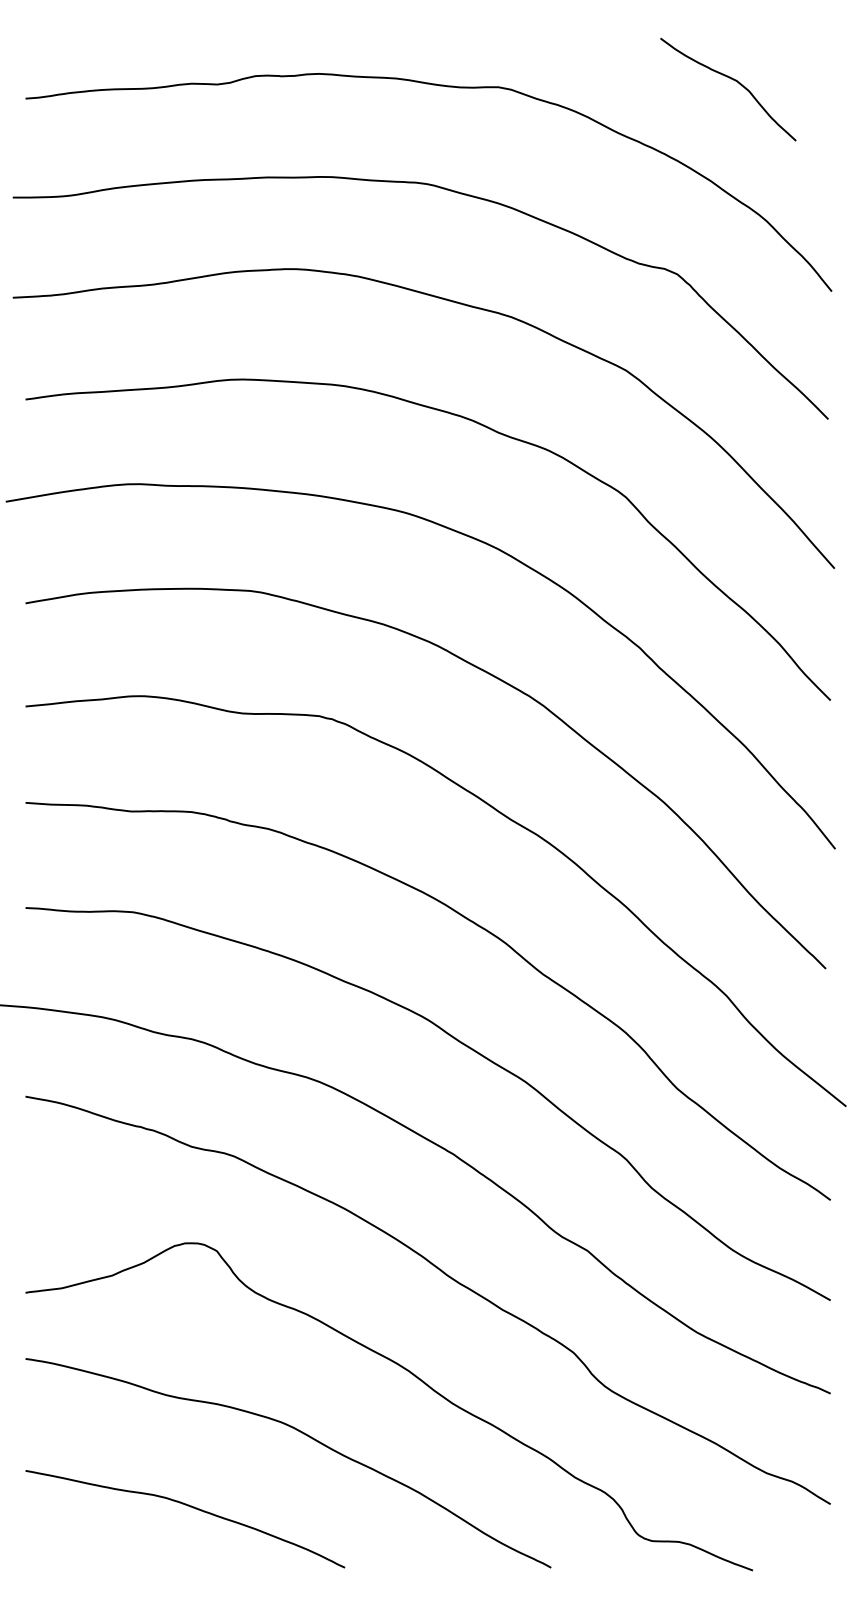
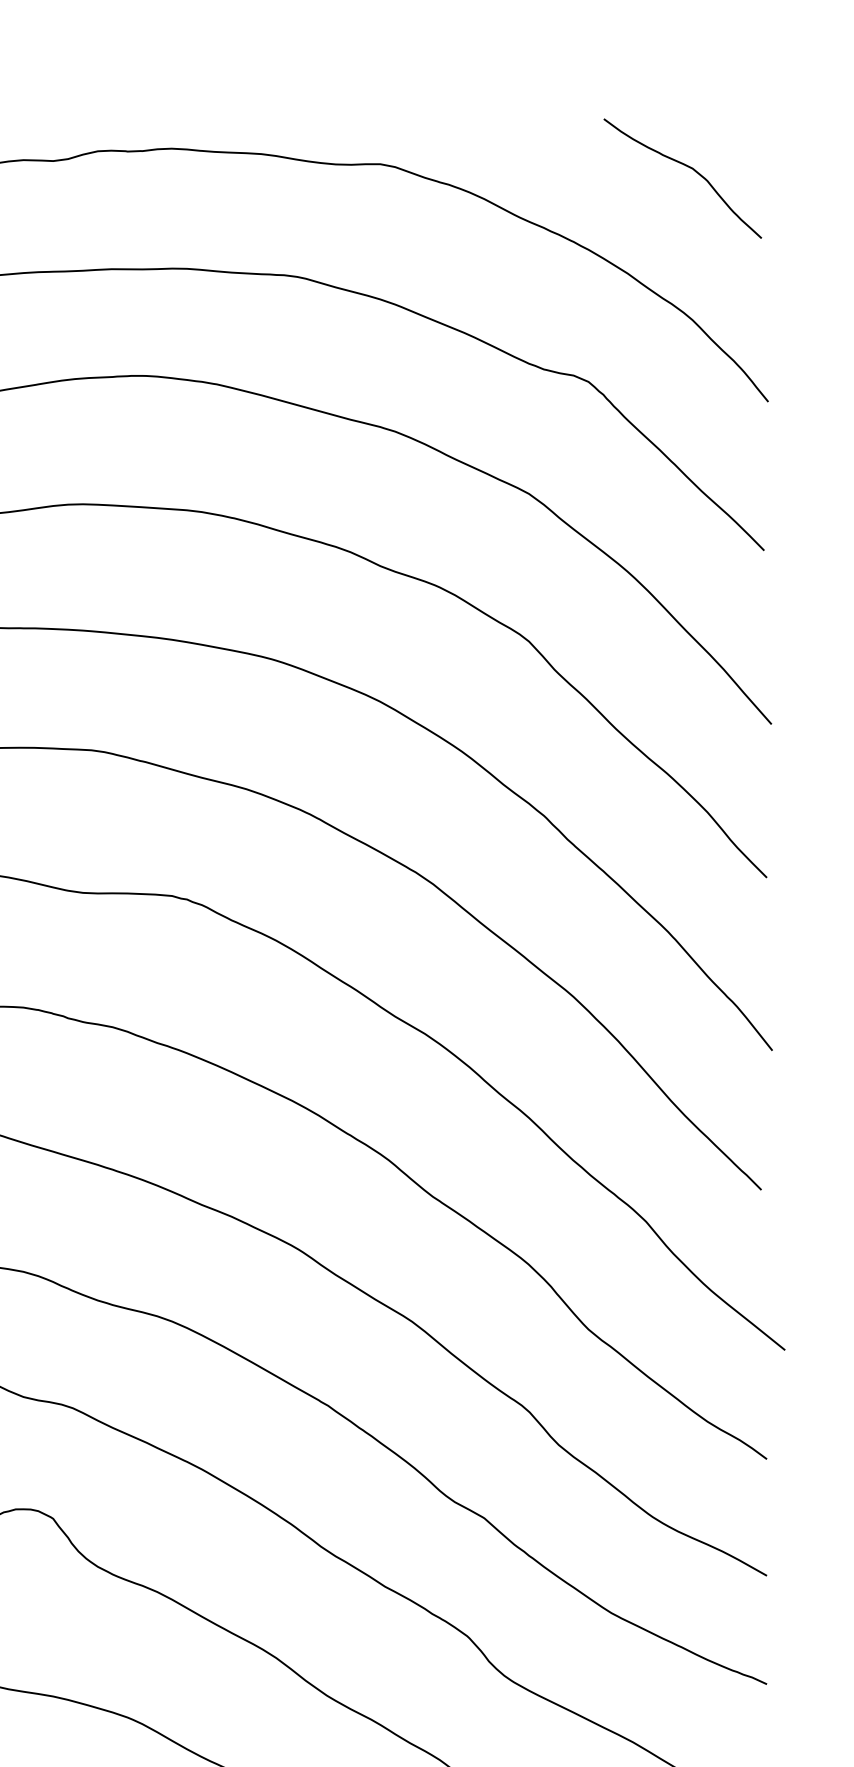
curve: (733, 80) -> (688, 168), moved

